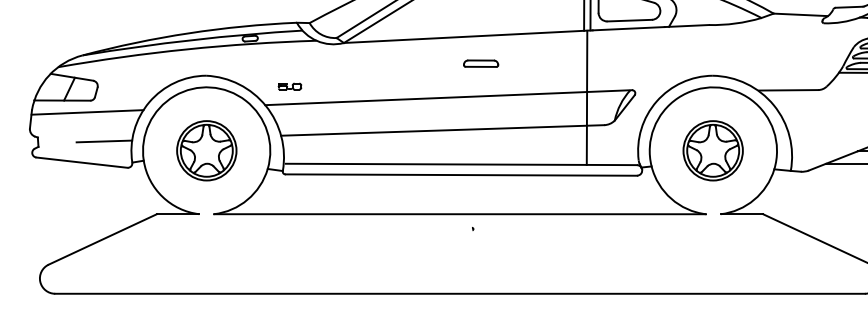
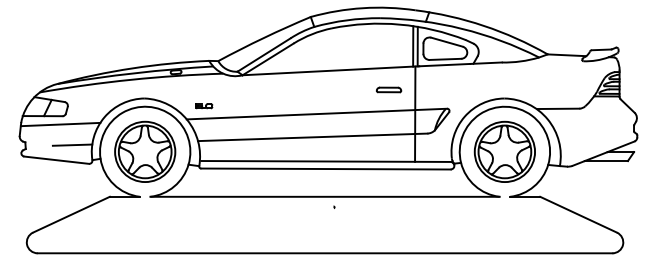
part: (481, 63) -> (389, 89), moved
part: (207, 150) -> (145, 151), size x1.43
part: (712, 150) -> (504, 151), size x1.43

